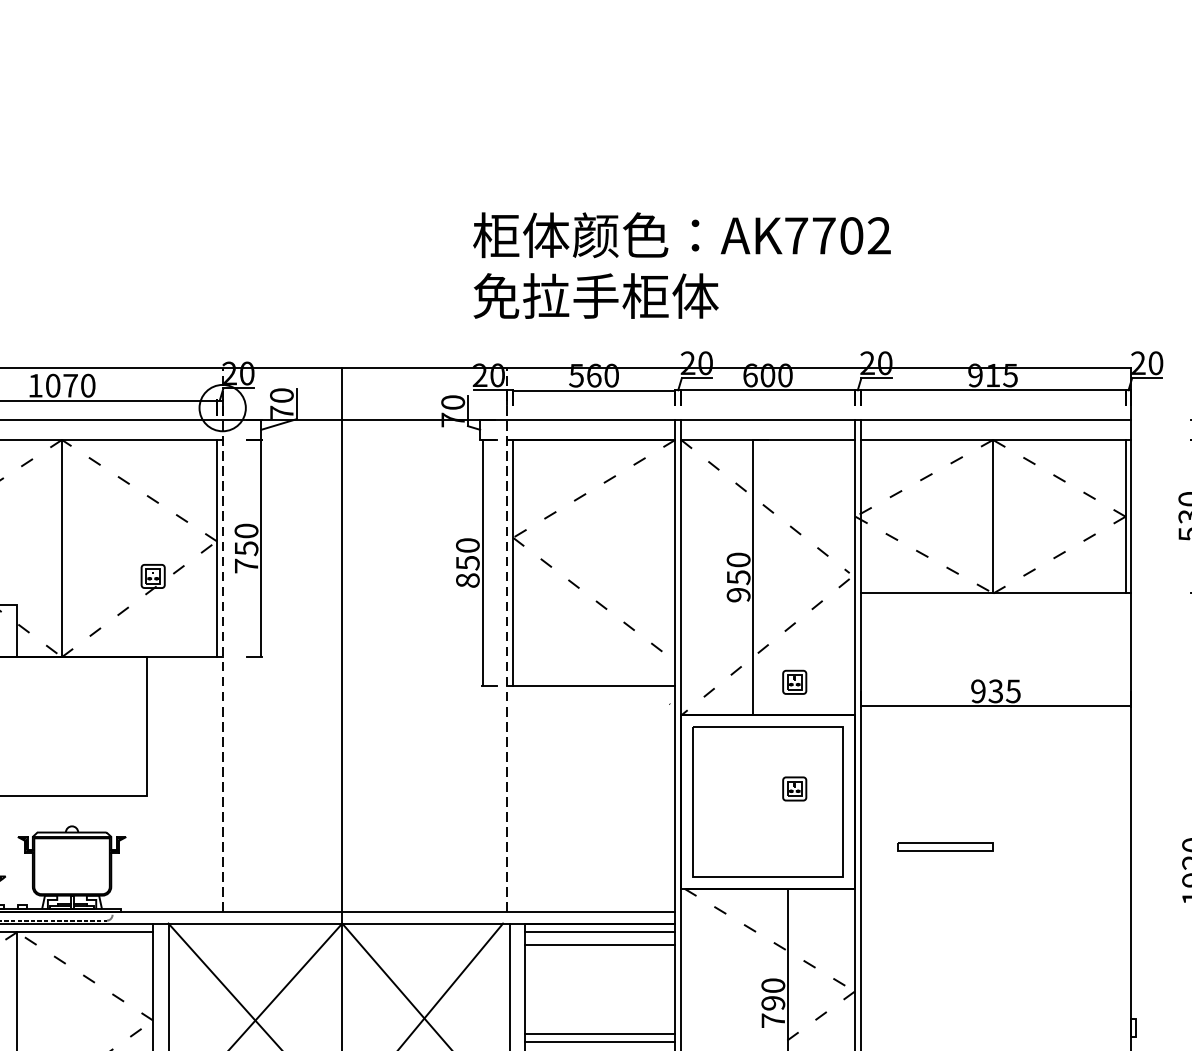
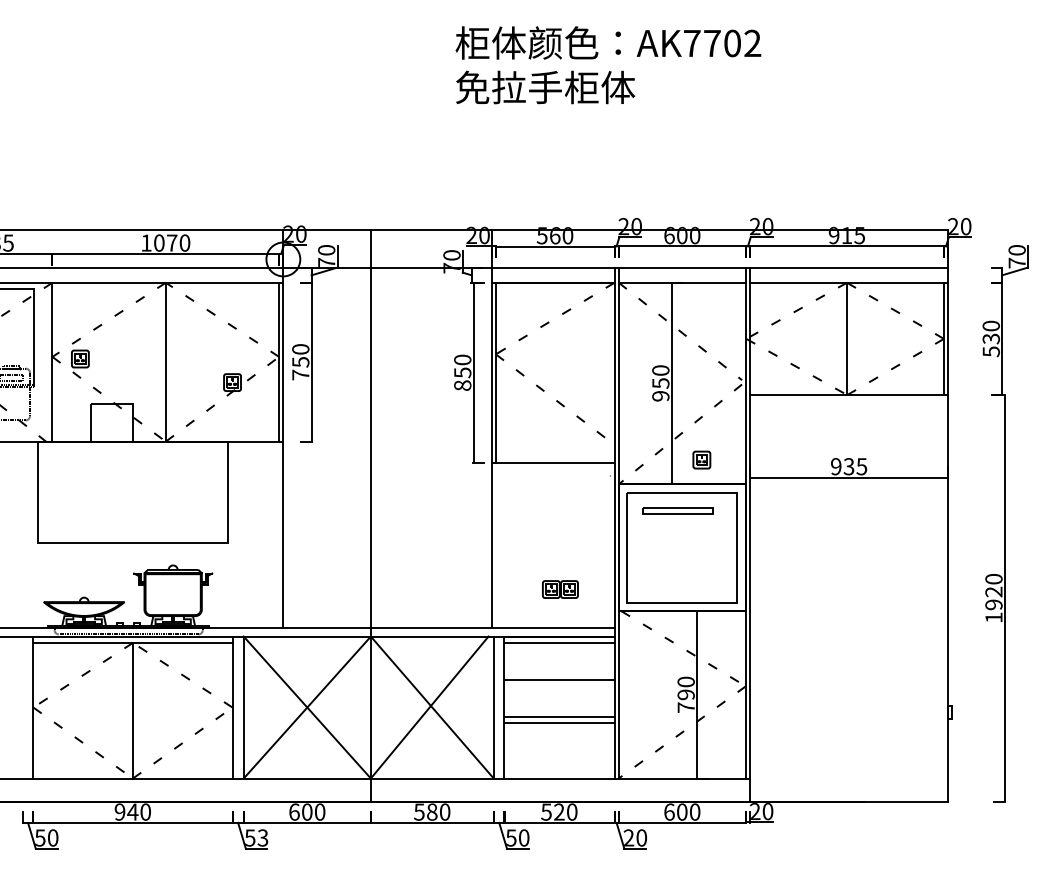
text: (682, 266) -> (608, 65), moved
line: (222, 639) -> (283, 428), dashed -> solid
line: (507, 639) -> (491, 428), dashed -> solid
part: (794, 788) -> (701, 537), removed
part: (944, 845) -> (677, 510), moved
part: (601, 859) -> (560, 589), added
line: (600, 945) -> (559, 680), moved

